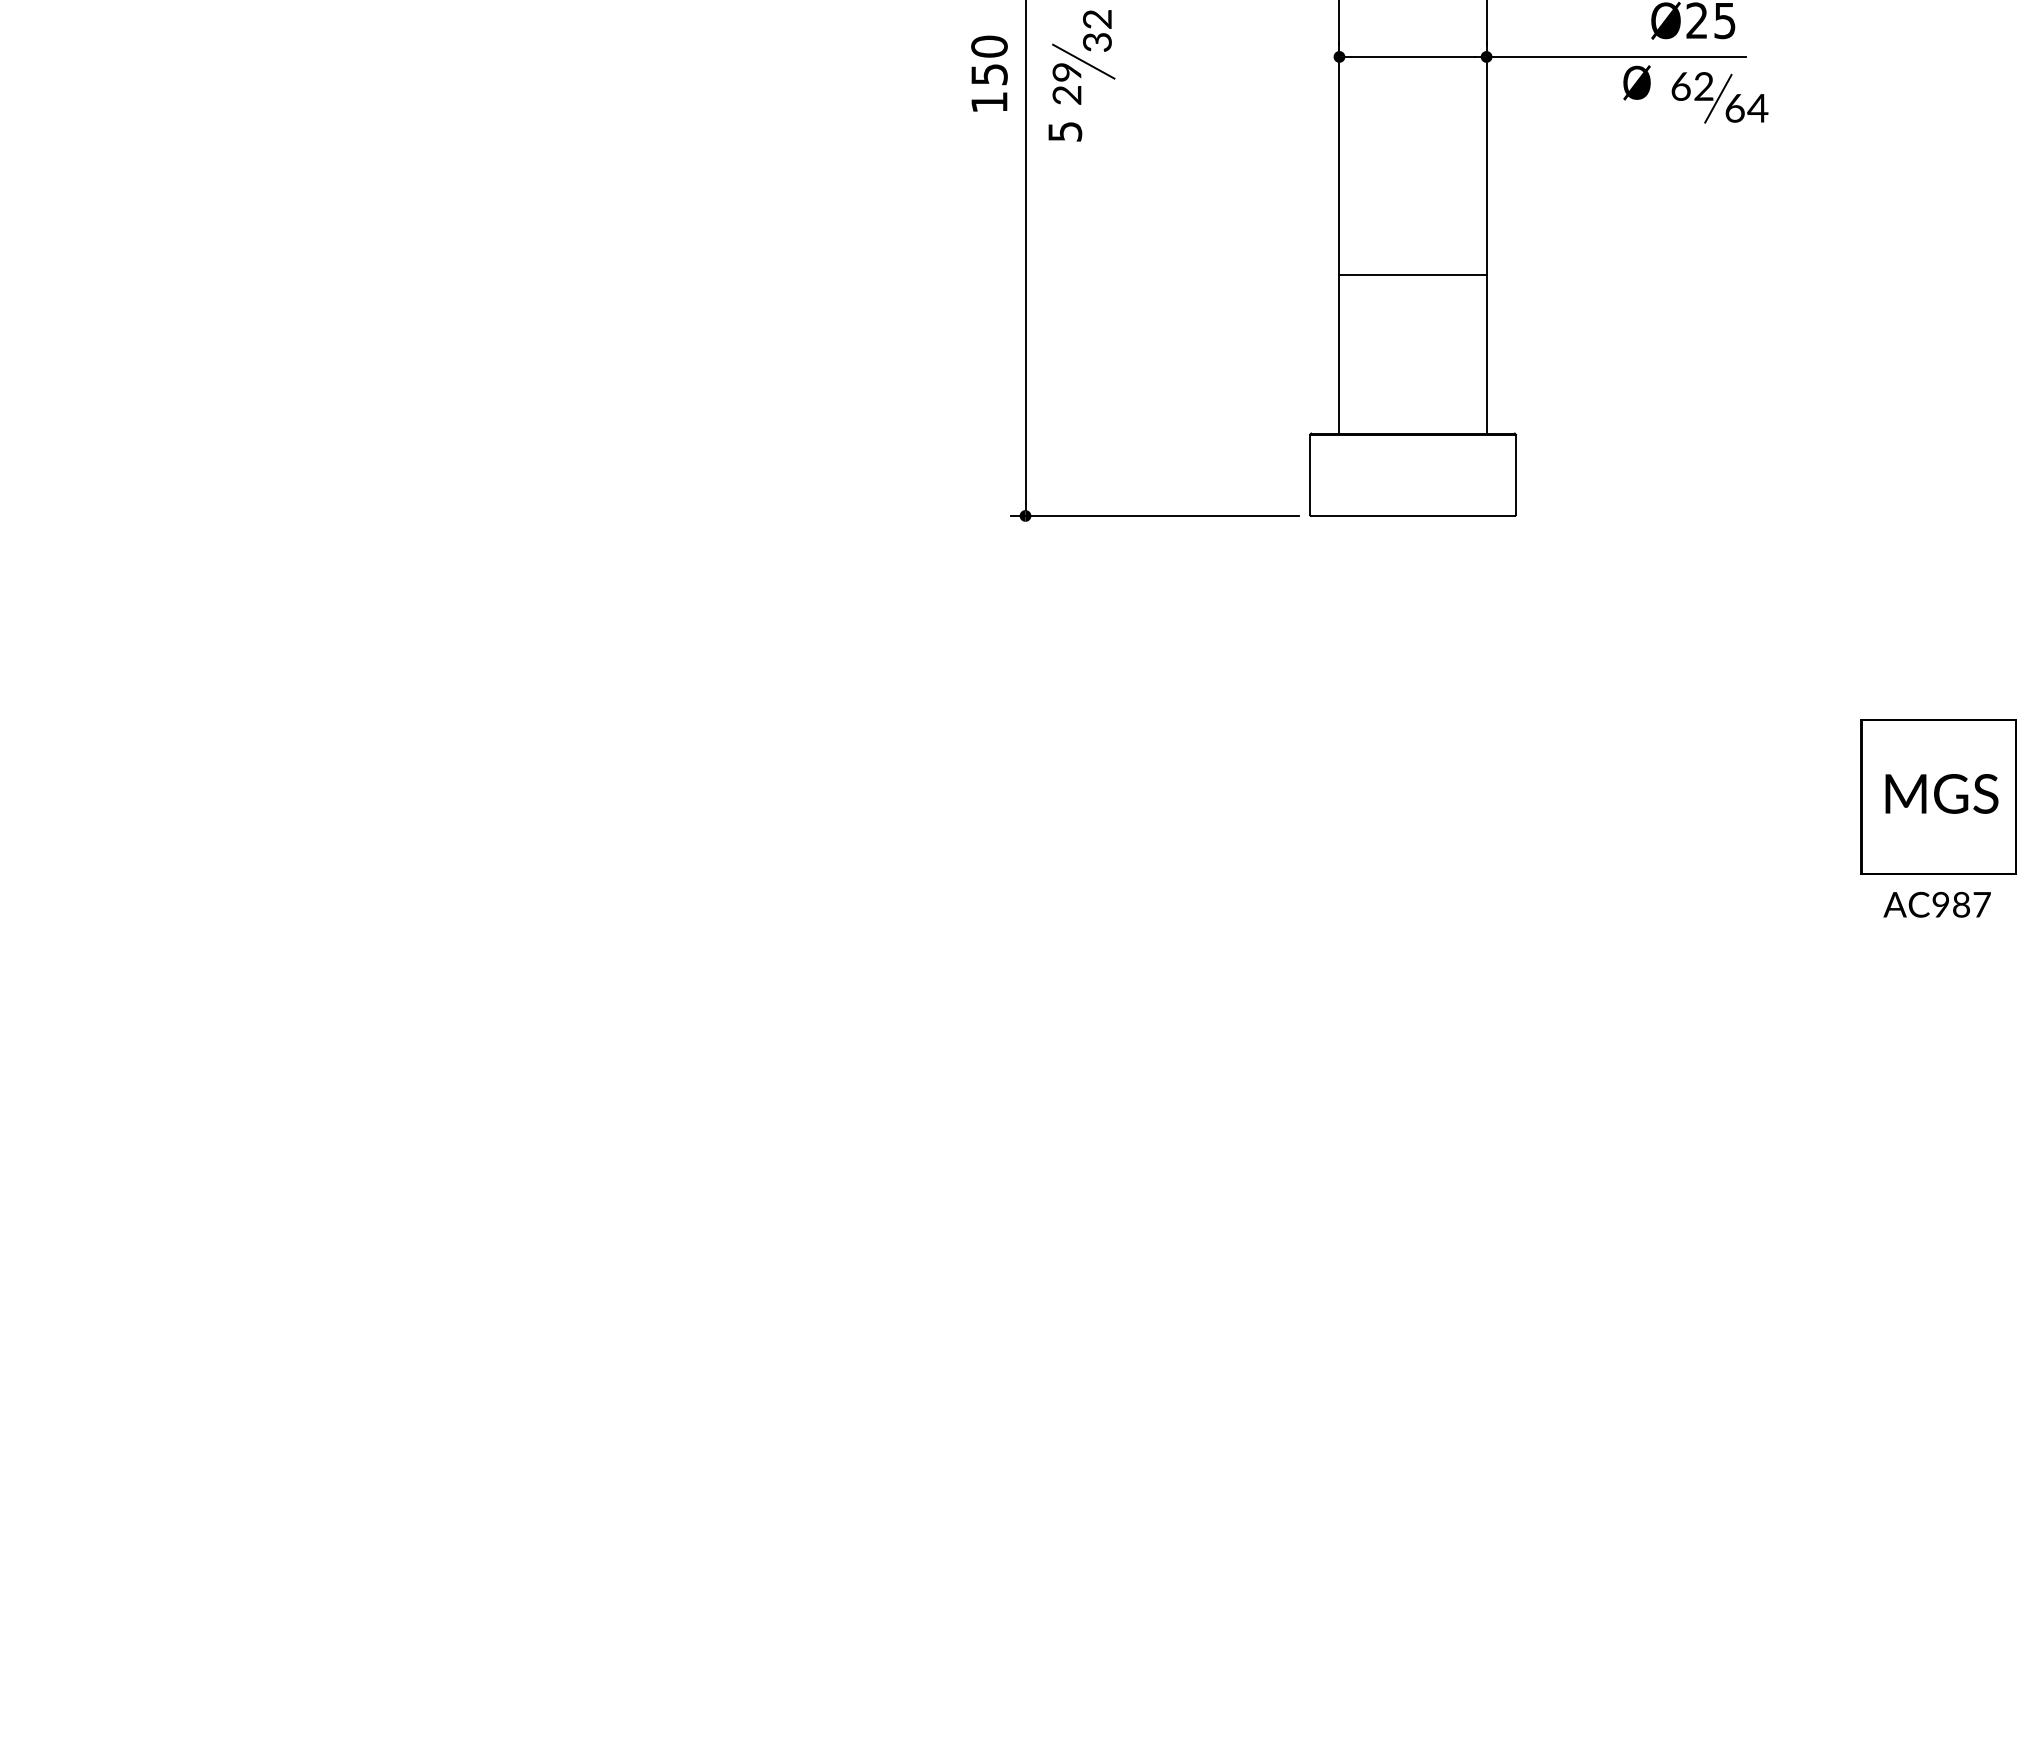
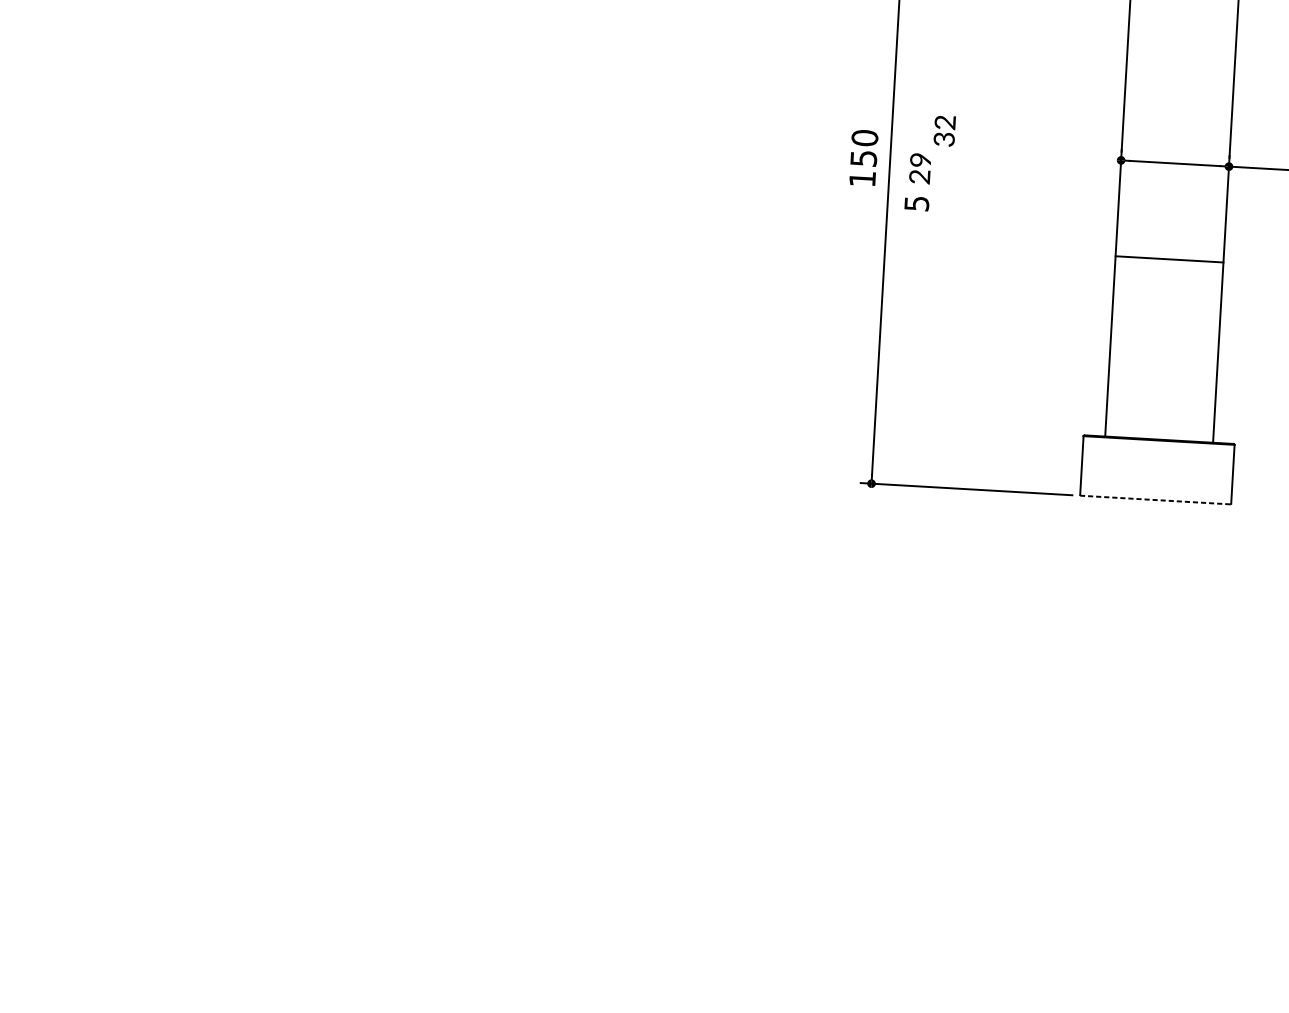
line: (1083, 61) -> (933, 152), removed
line: (1412, 274) -> (1169, 259), moved
line: (1413, 515) -> (1156, 499), solid -> dashed

